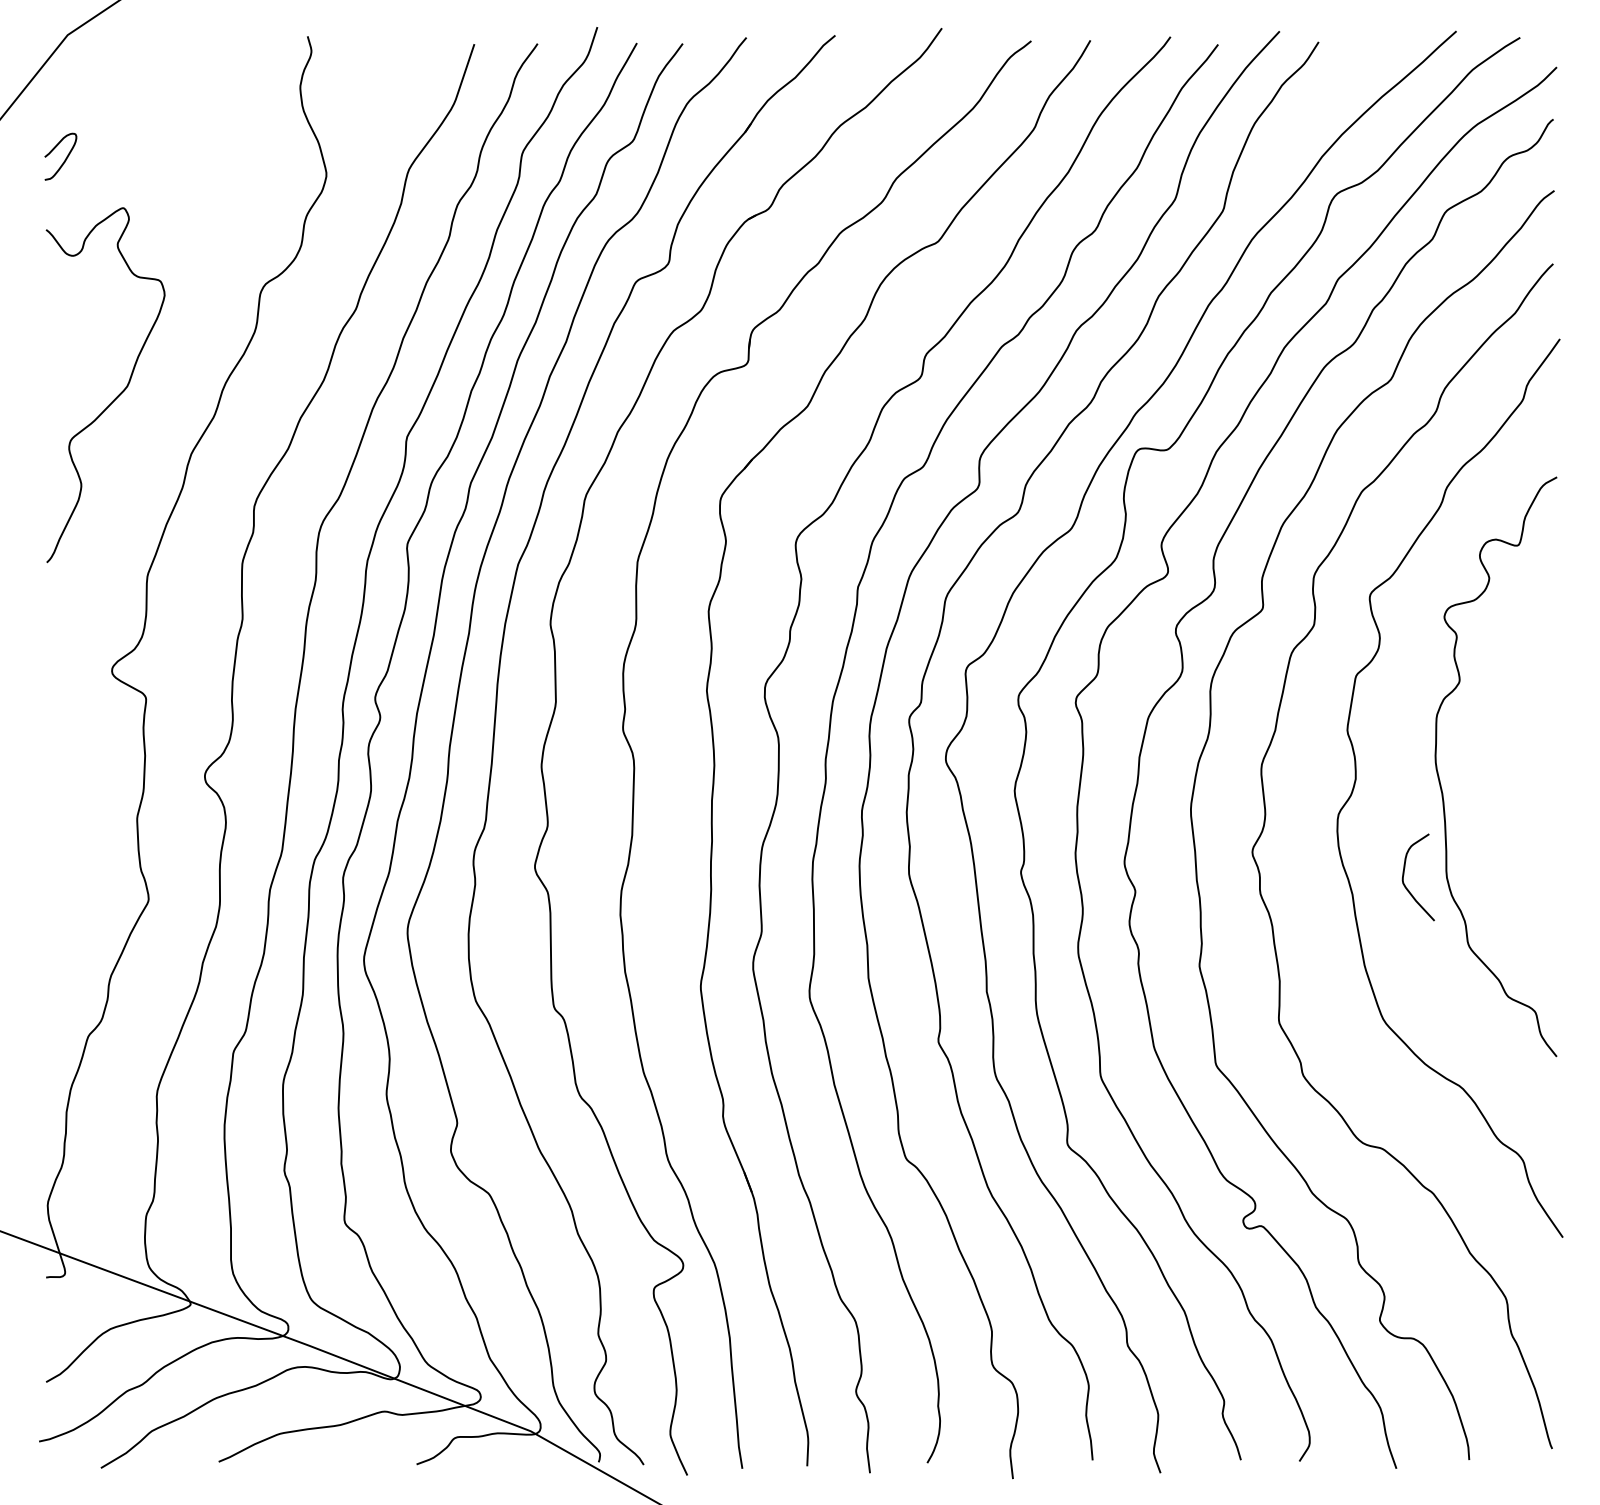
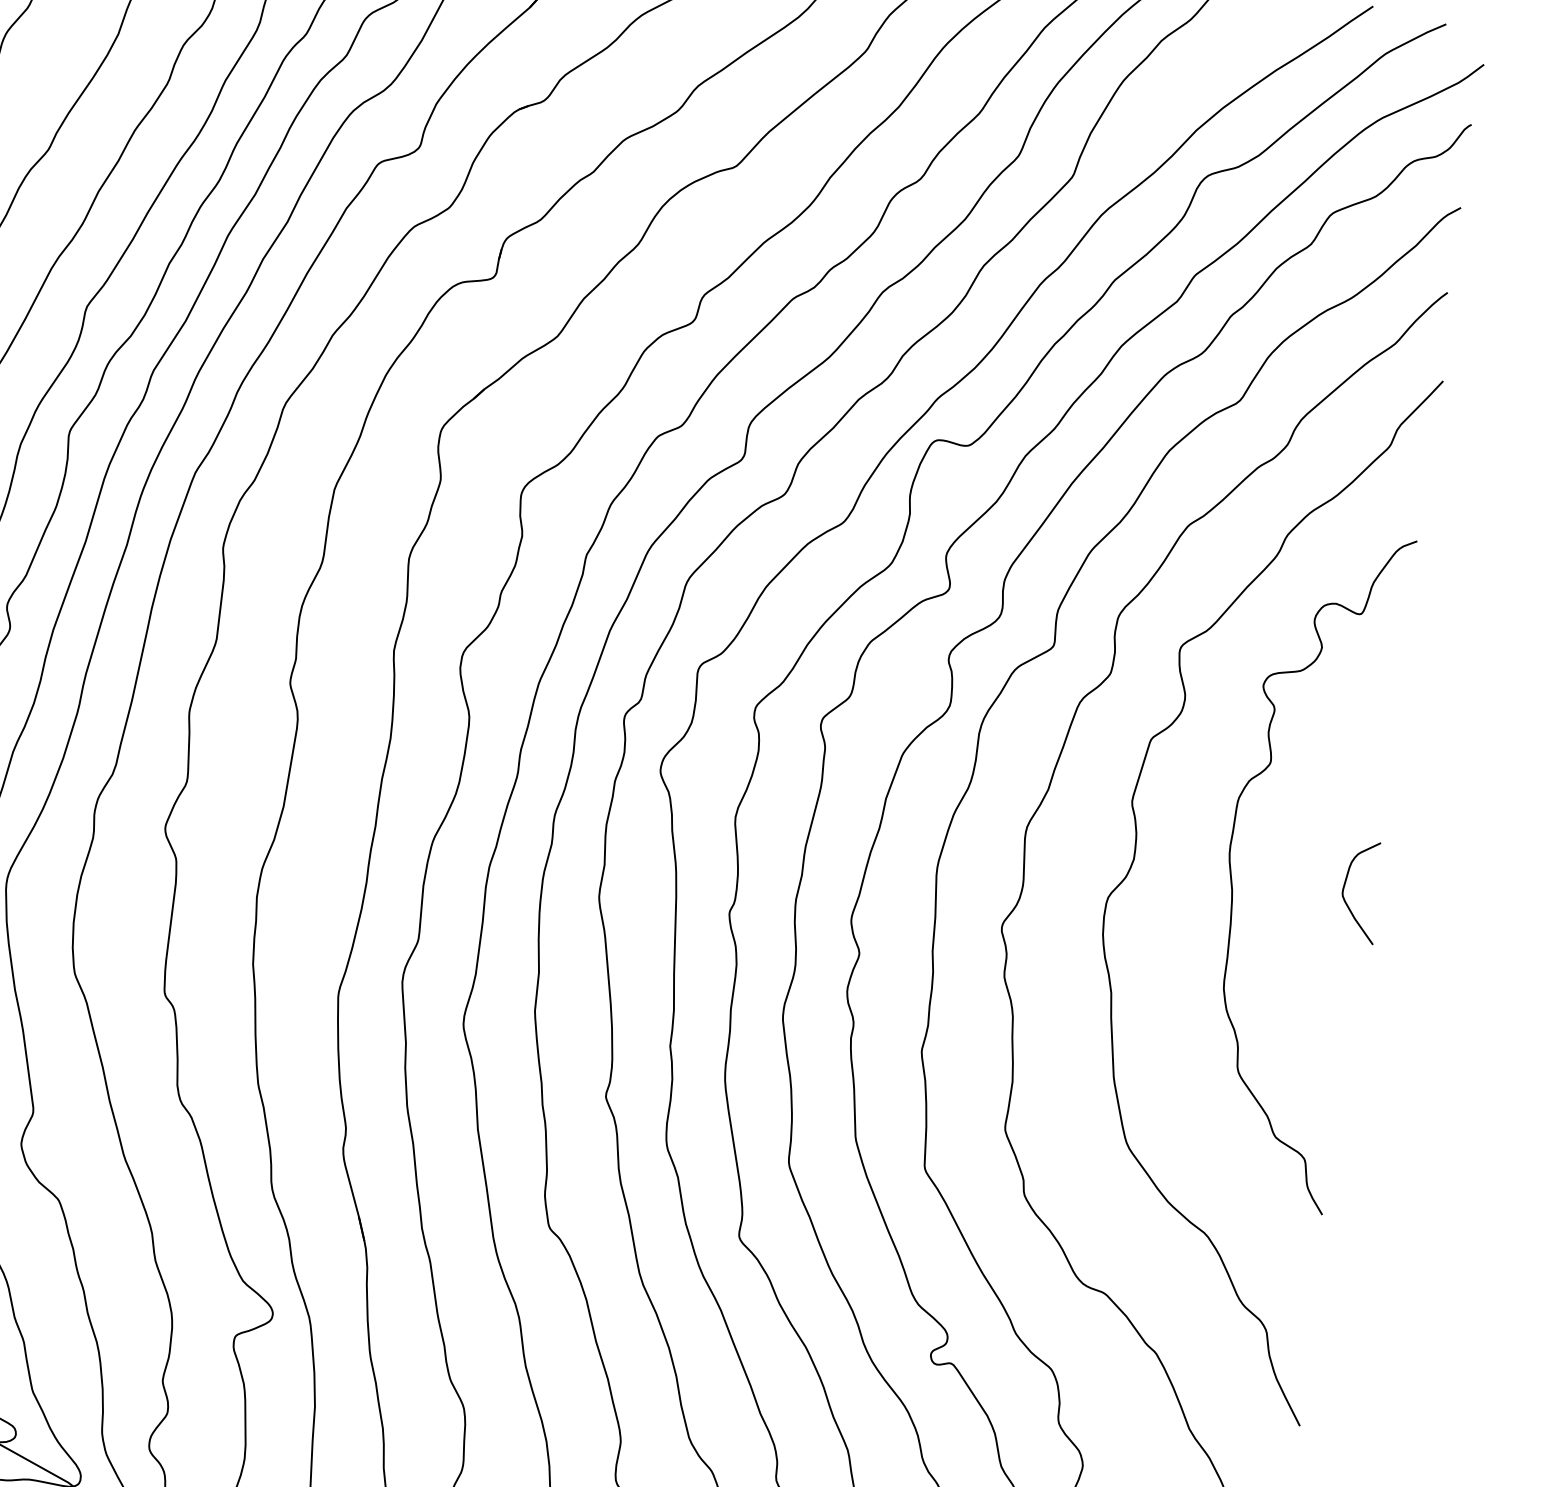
curve: (1404, 875) -> (1345, 887), moved

